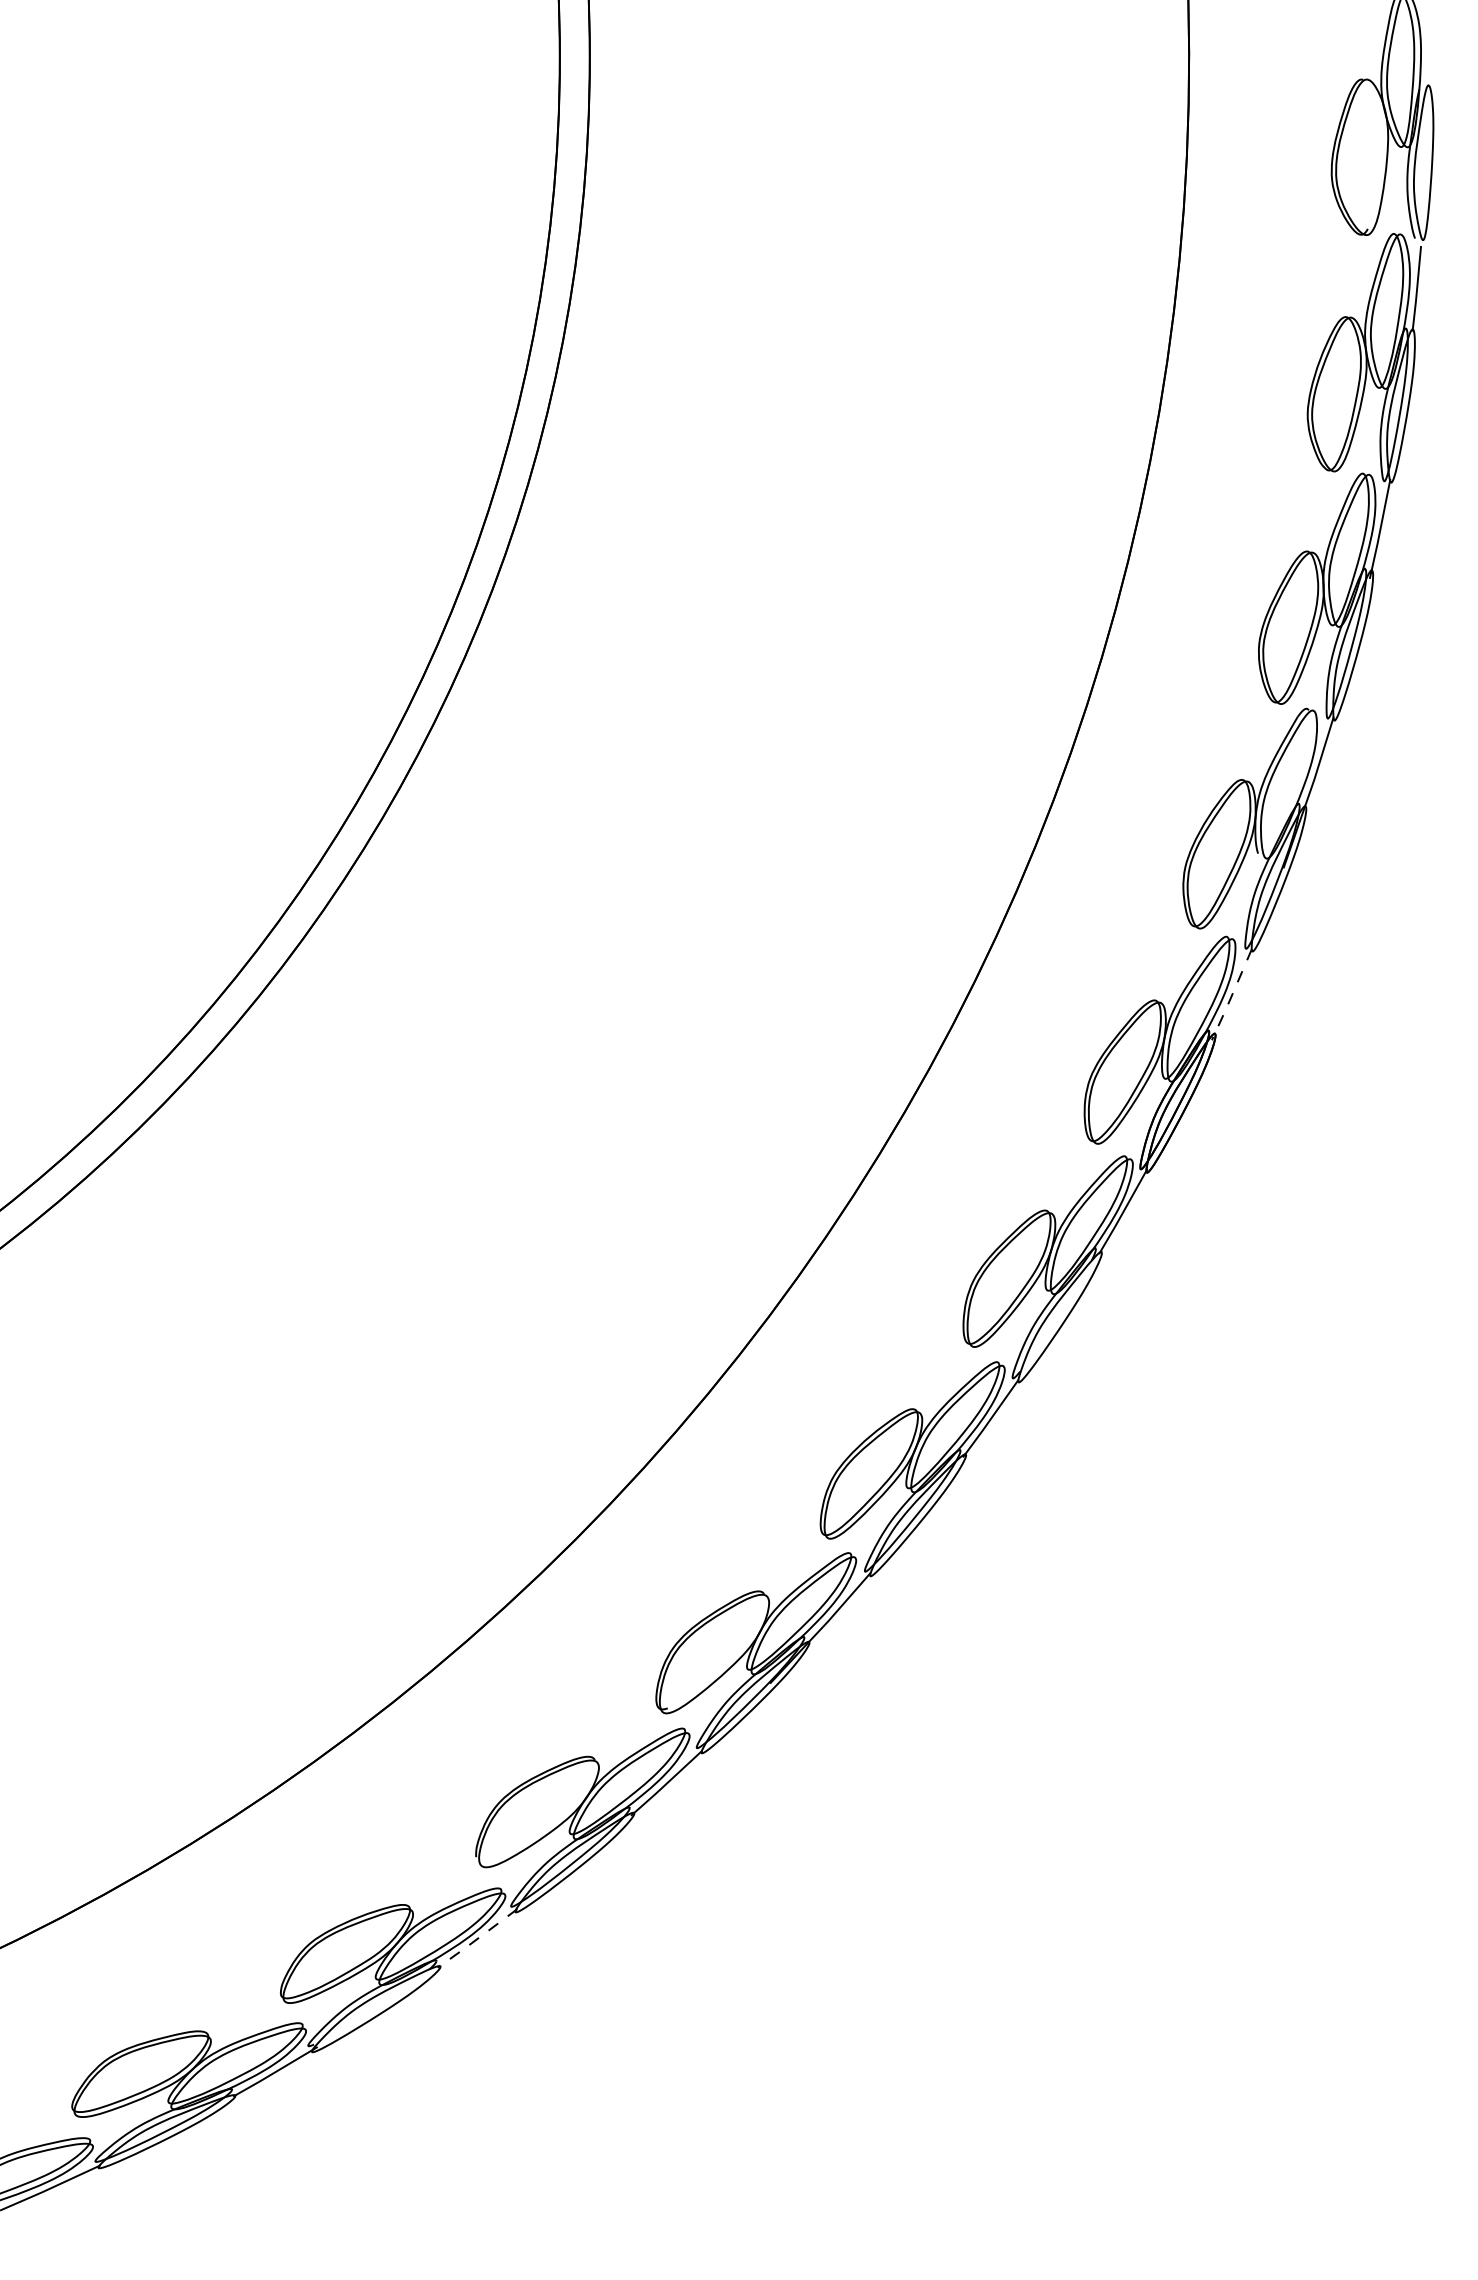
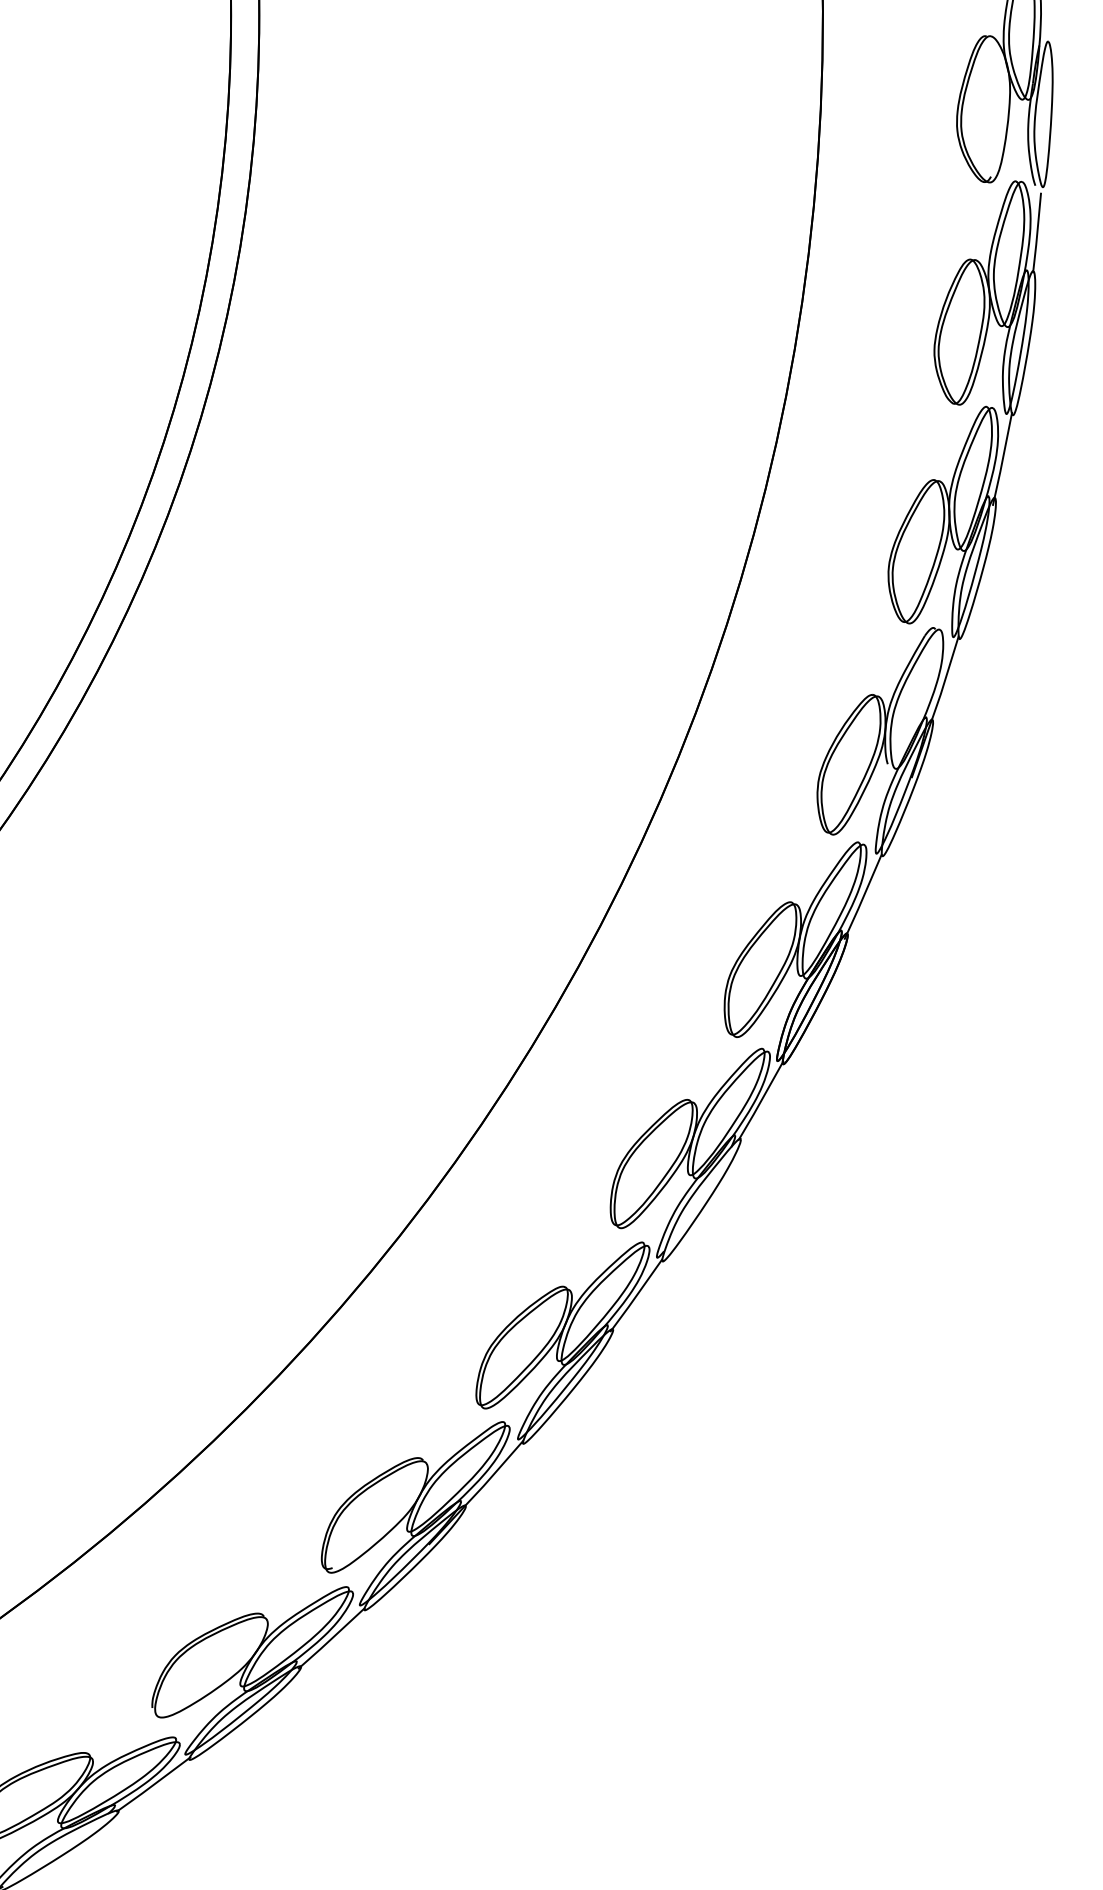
line: (1231, 995) -> (862, 897), dashed -> solid
line: (476, 1939) -> (152, 1785), dashed -> solid

